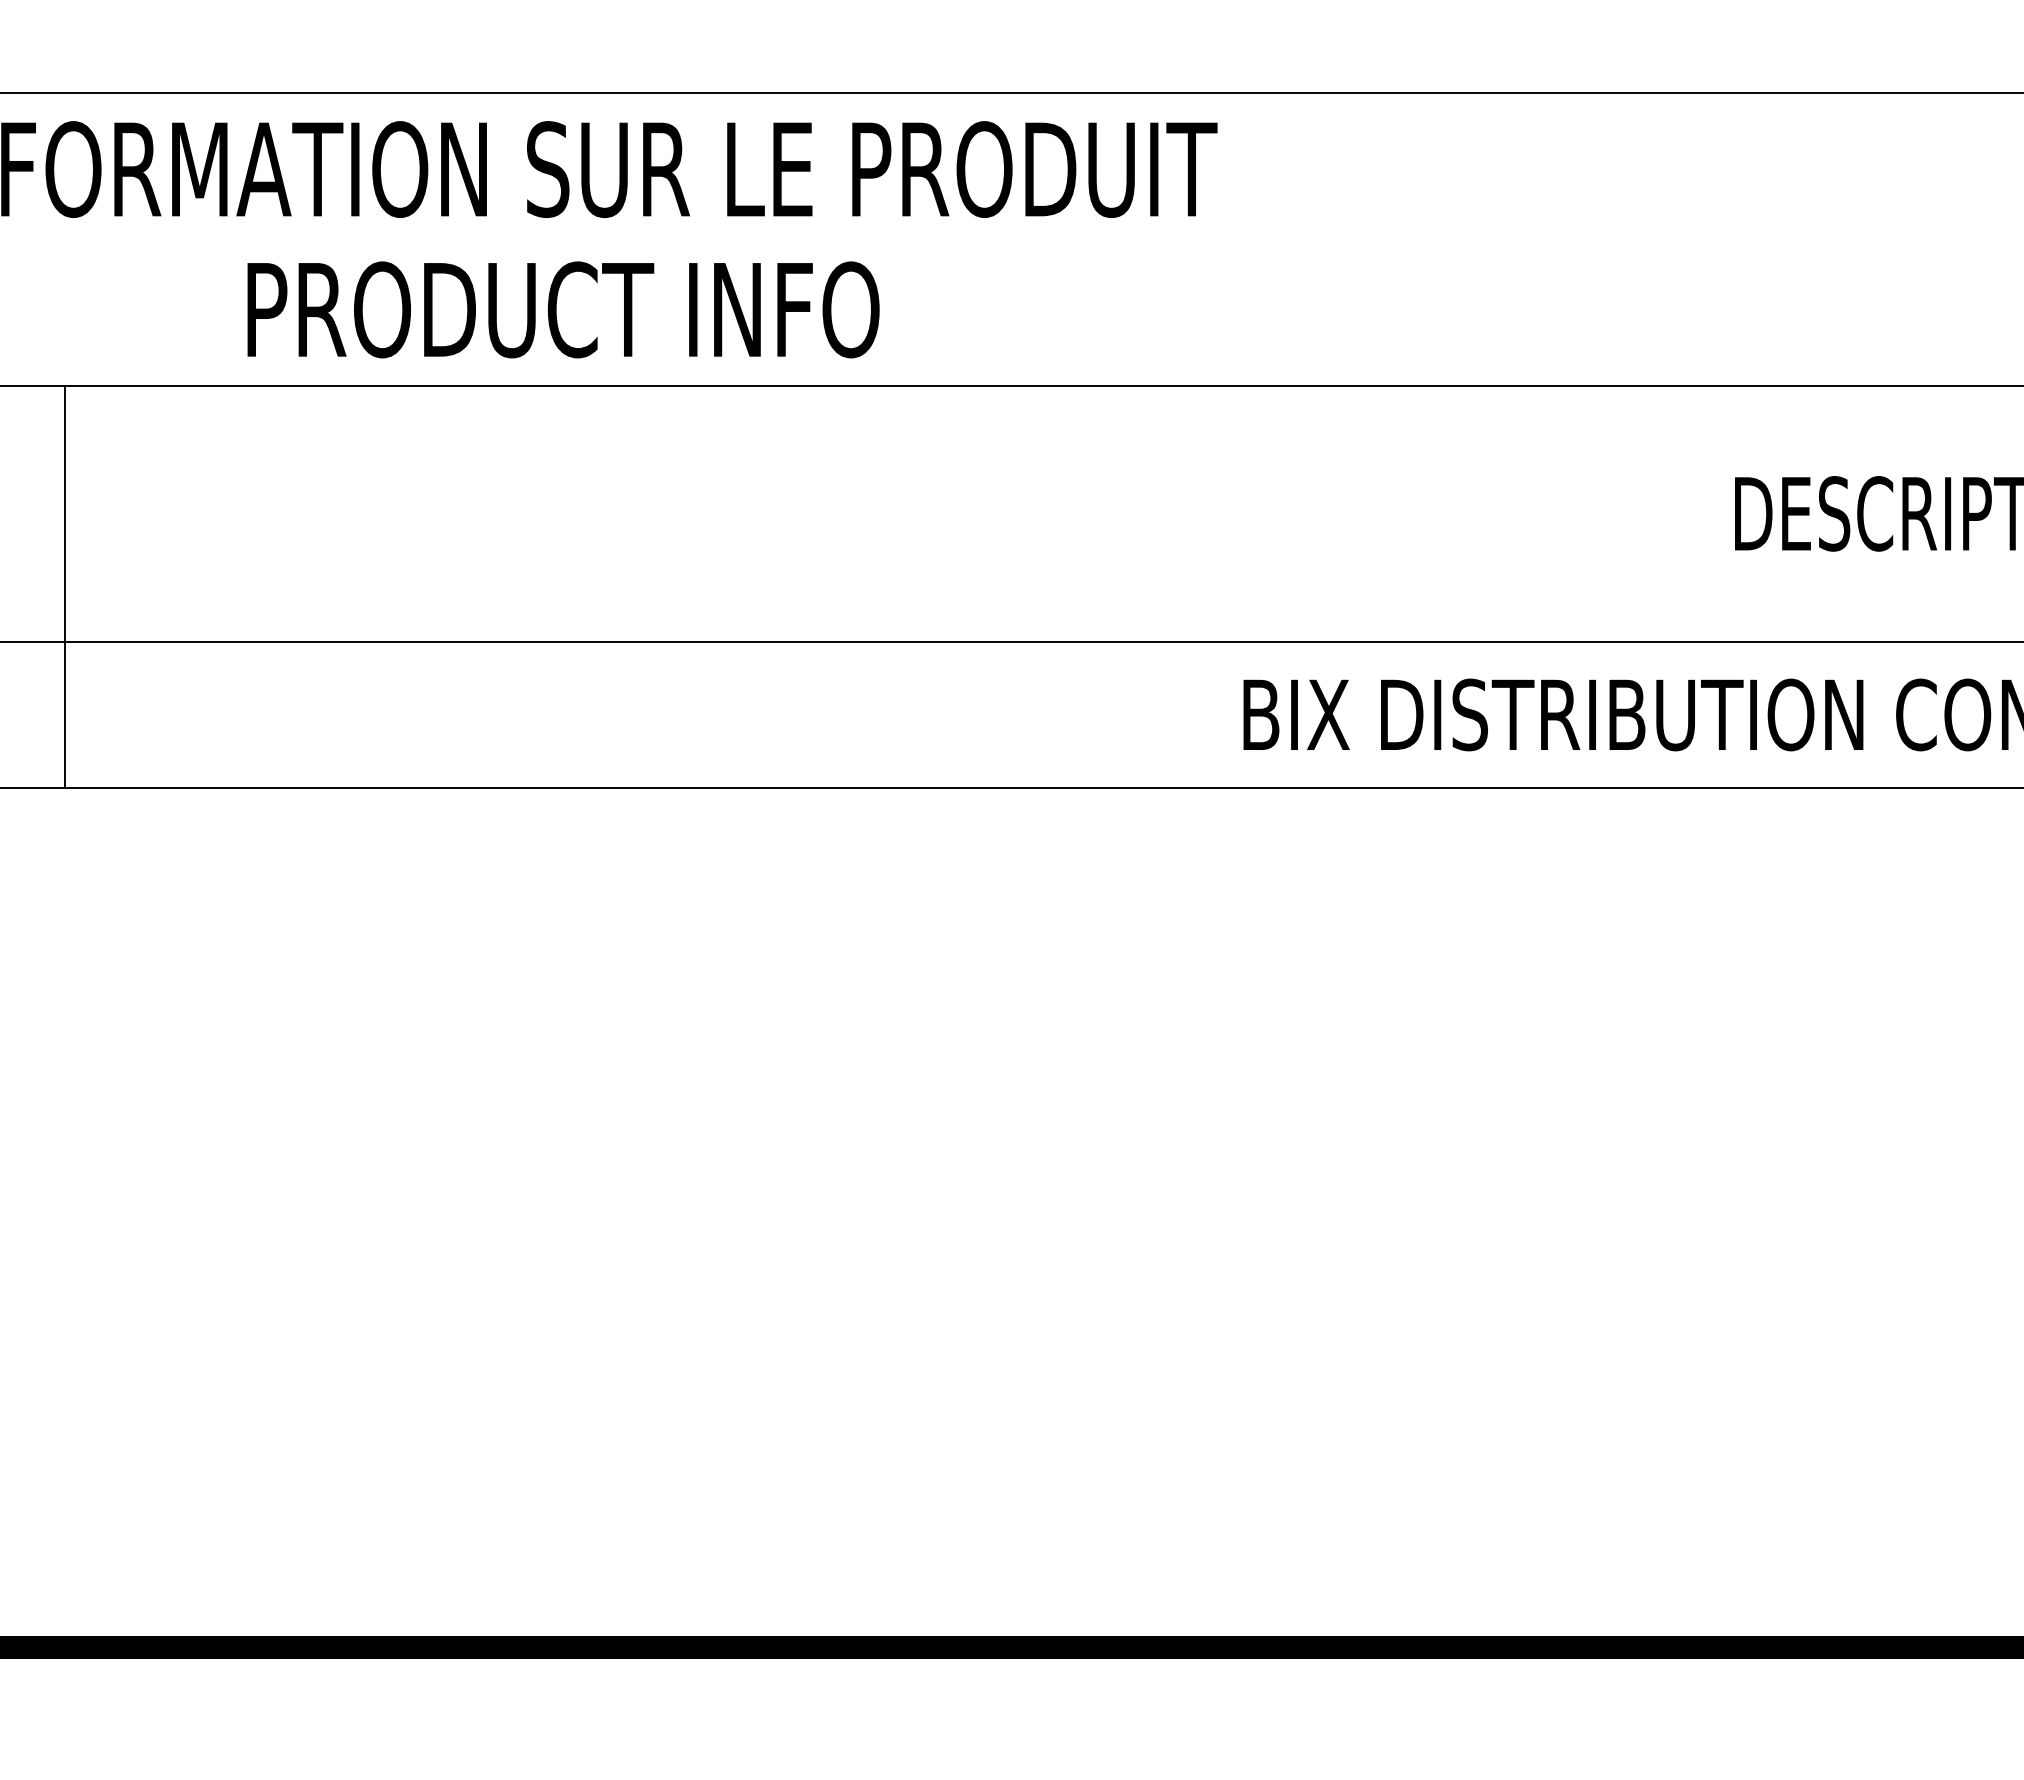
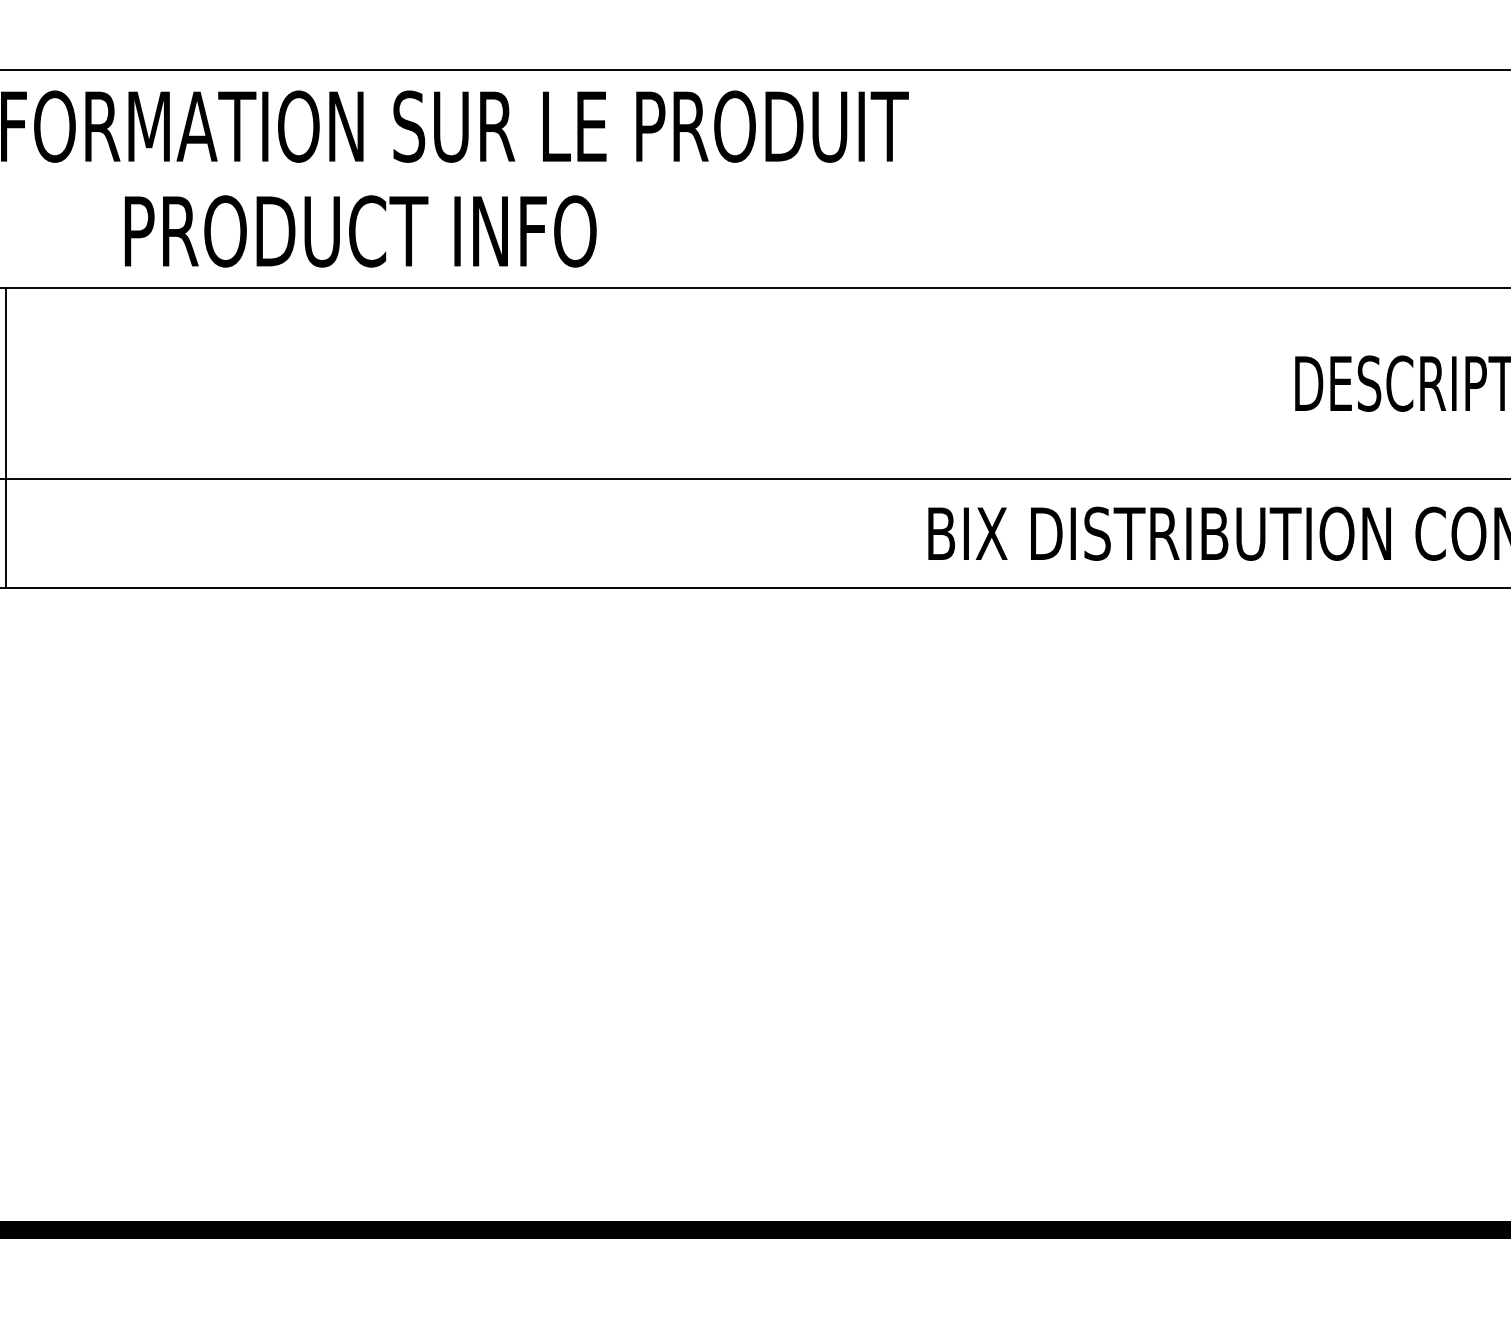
text: (563, 309) -> (360, 231), moved
line: (64, 587) -> (6, 438), moved

